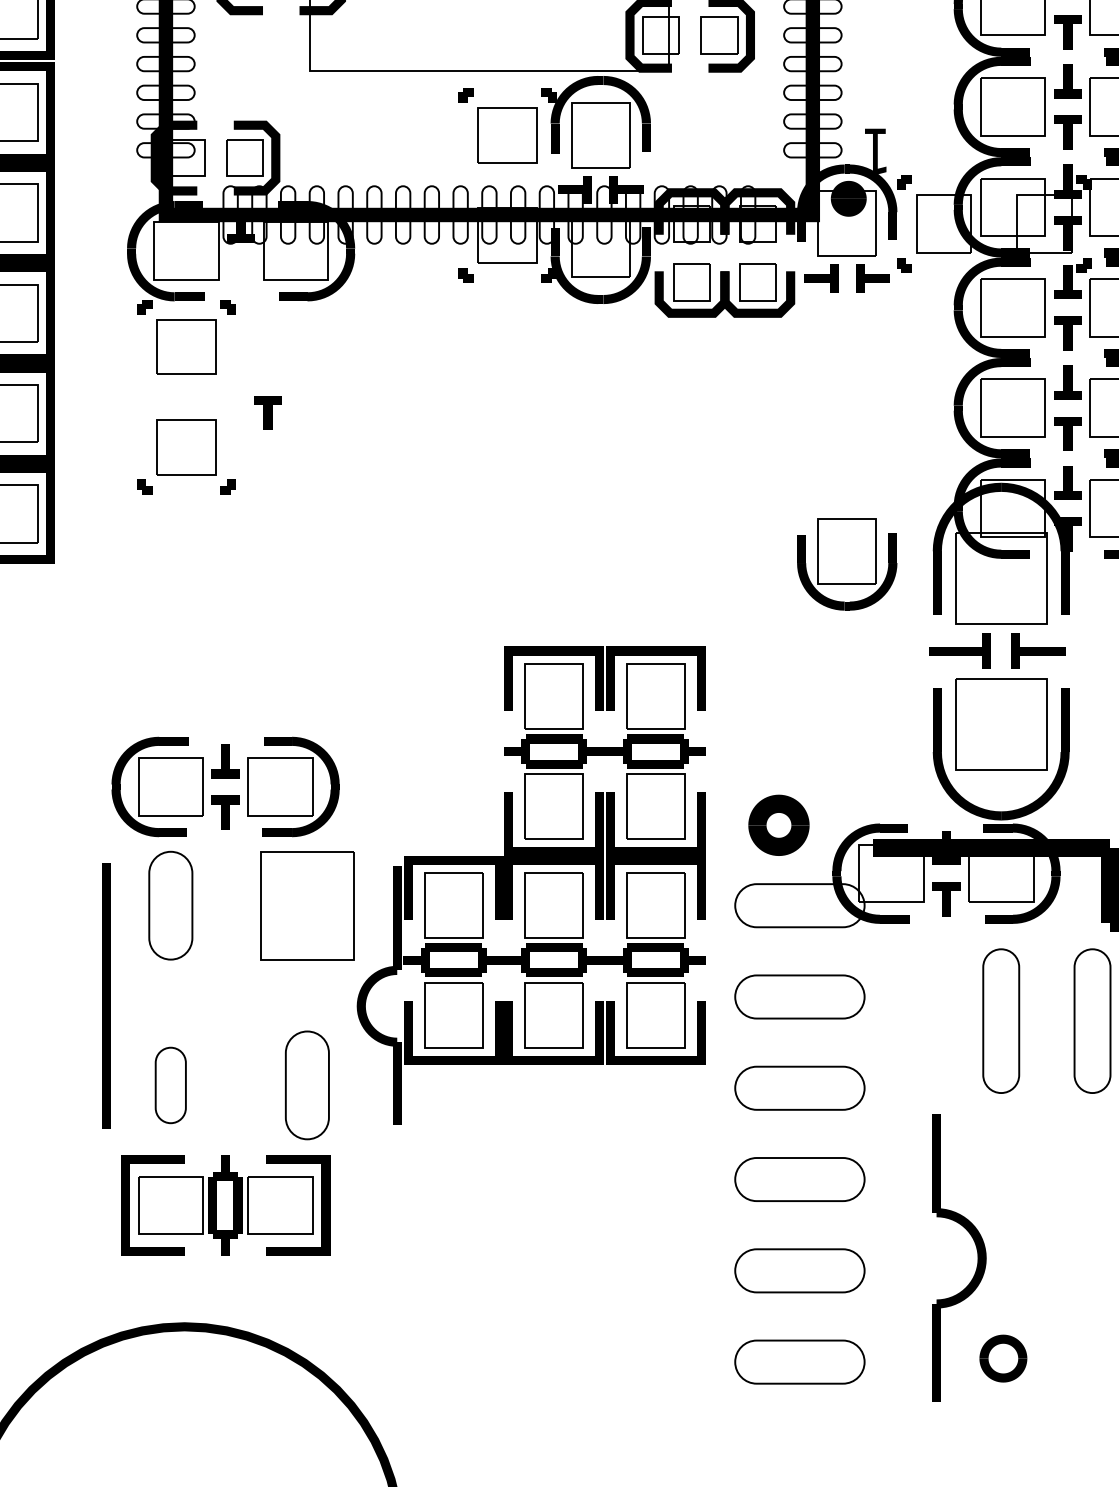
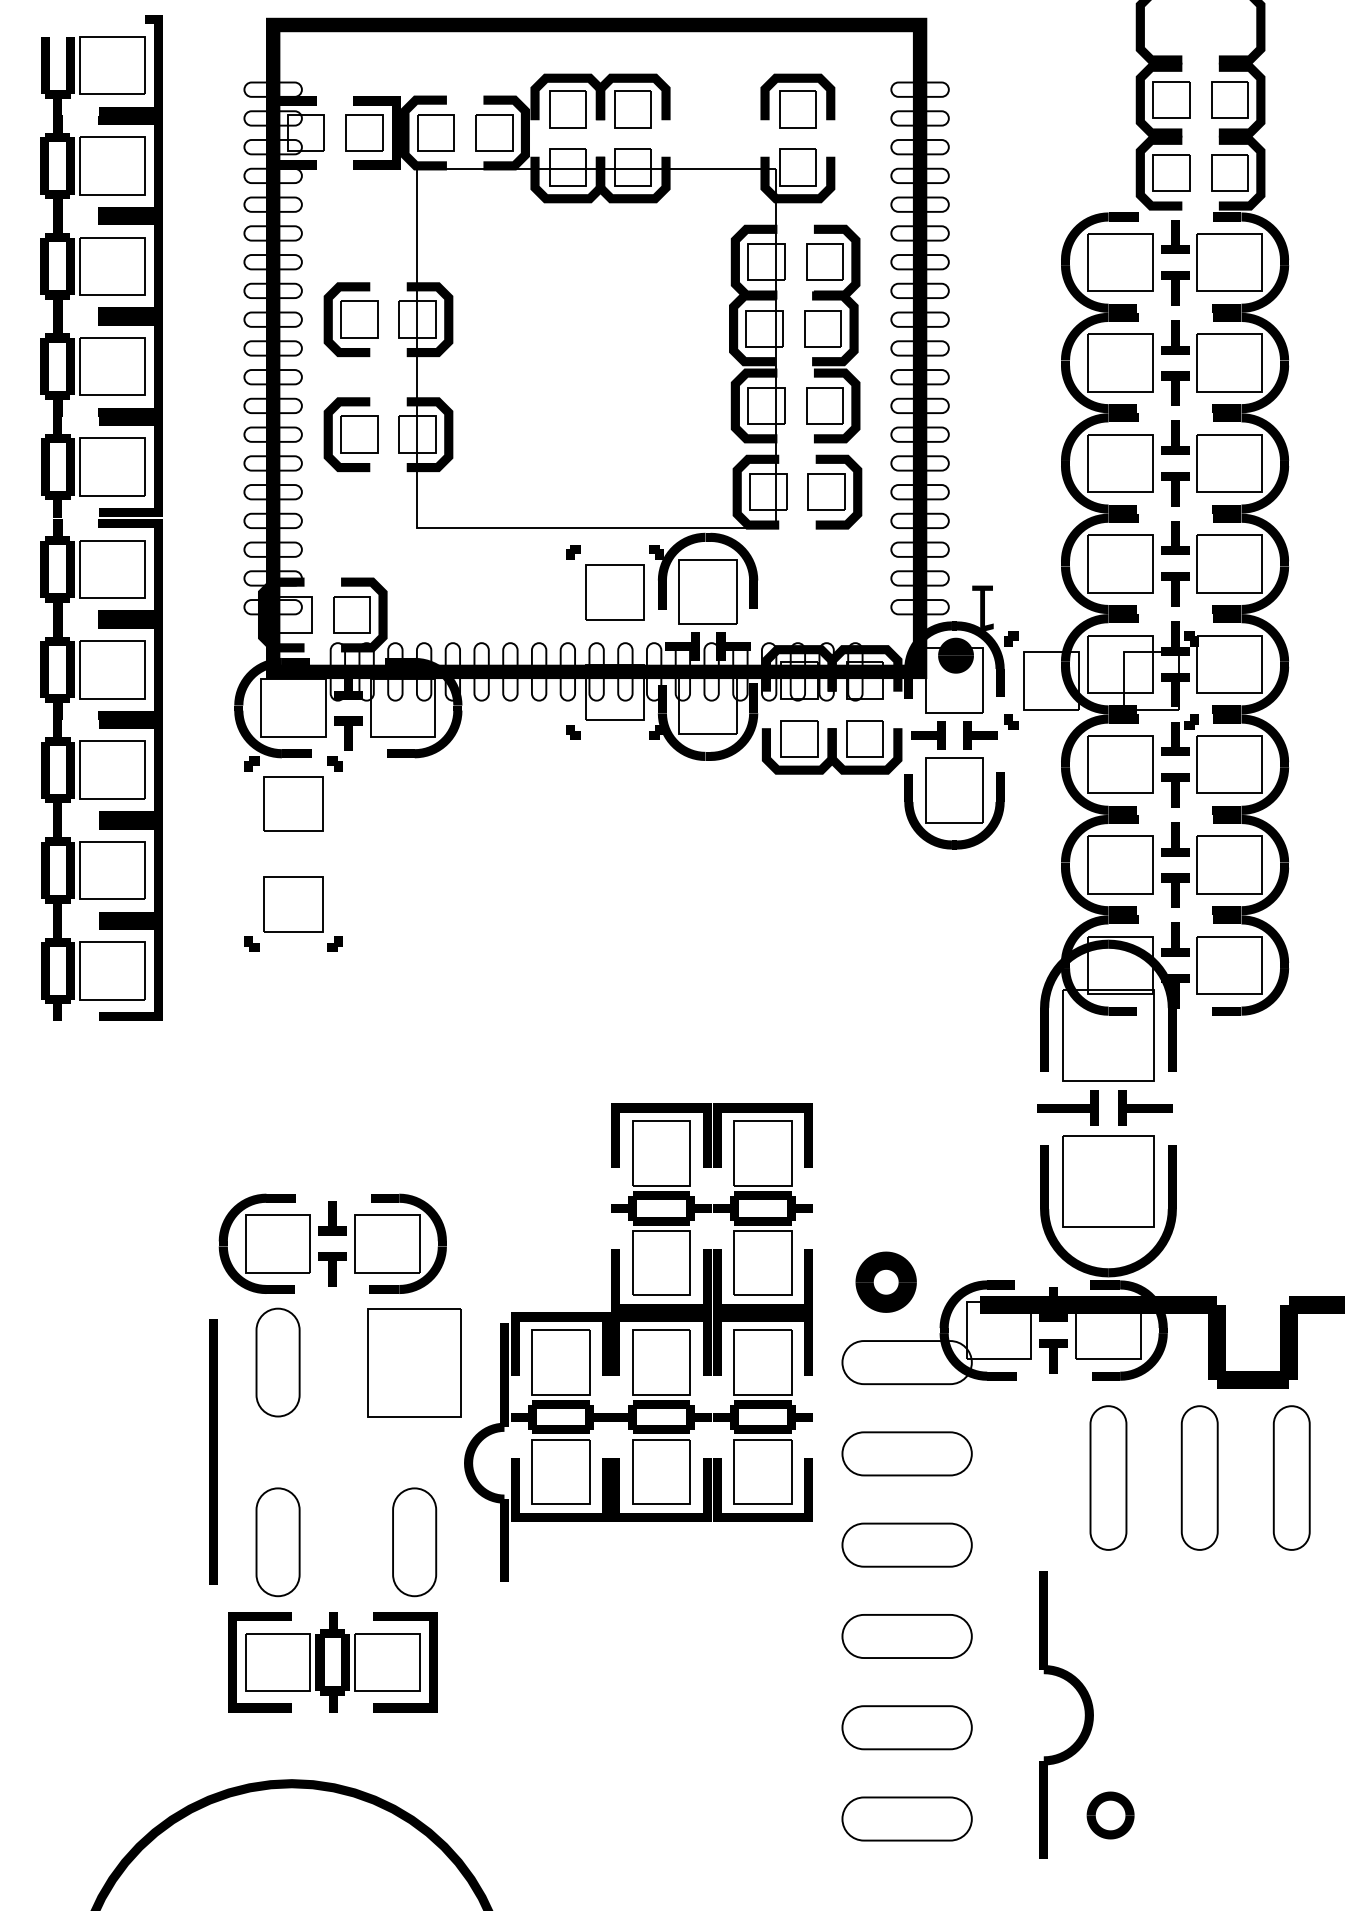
part: (268, 412) -> (348, 733), moved
part: (847, 564) -> (954, 803), moved
part: (170, 1085) -> (277, 1542), size x1.43

